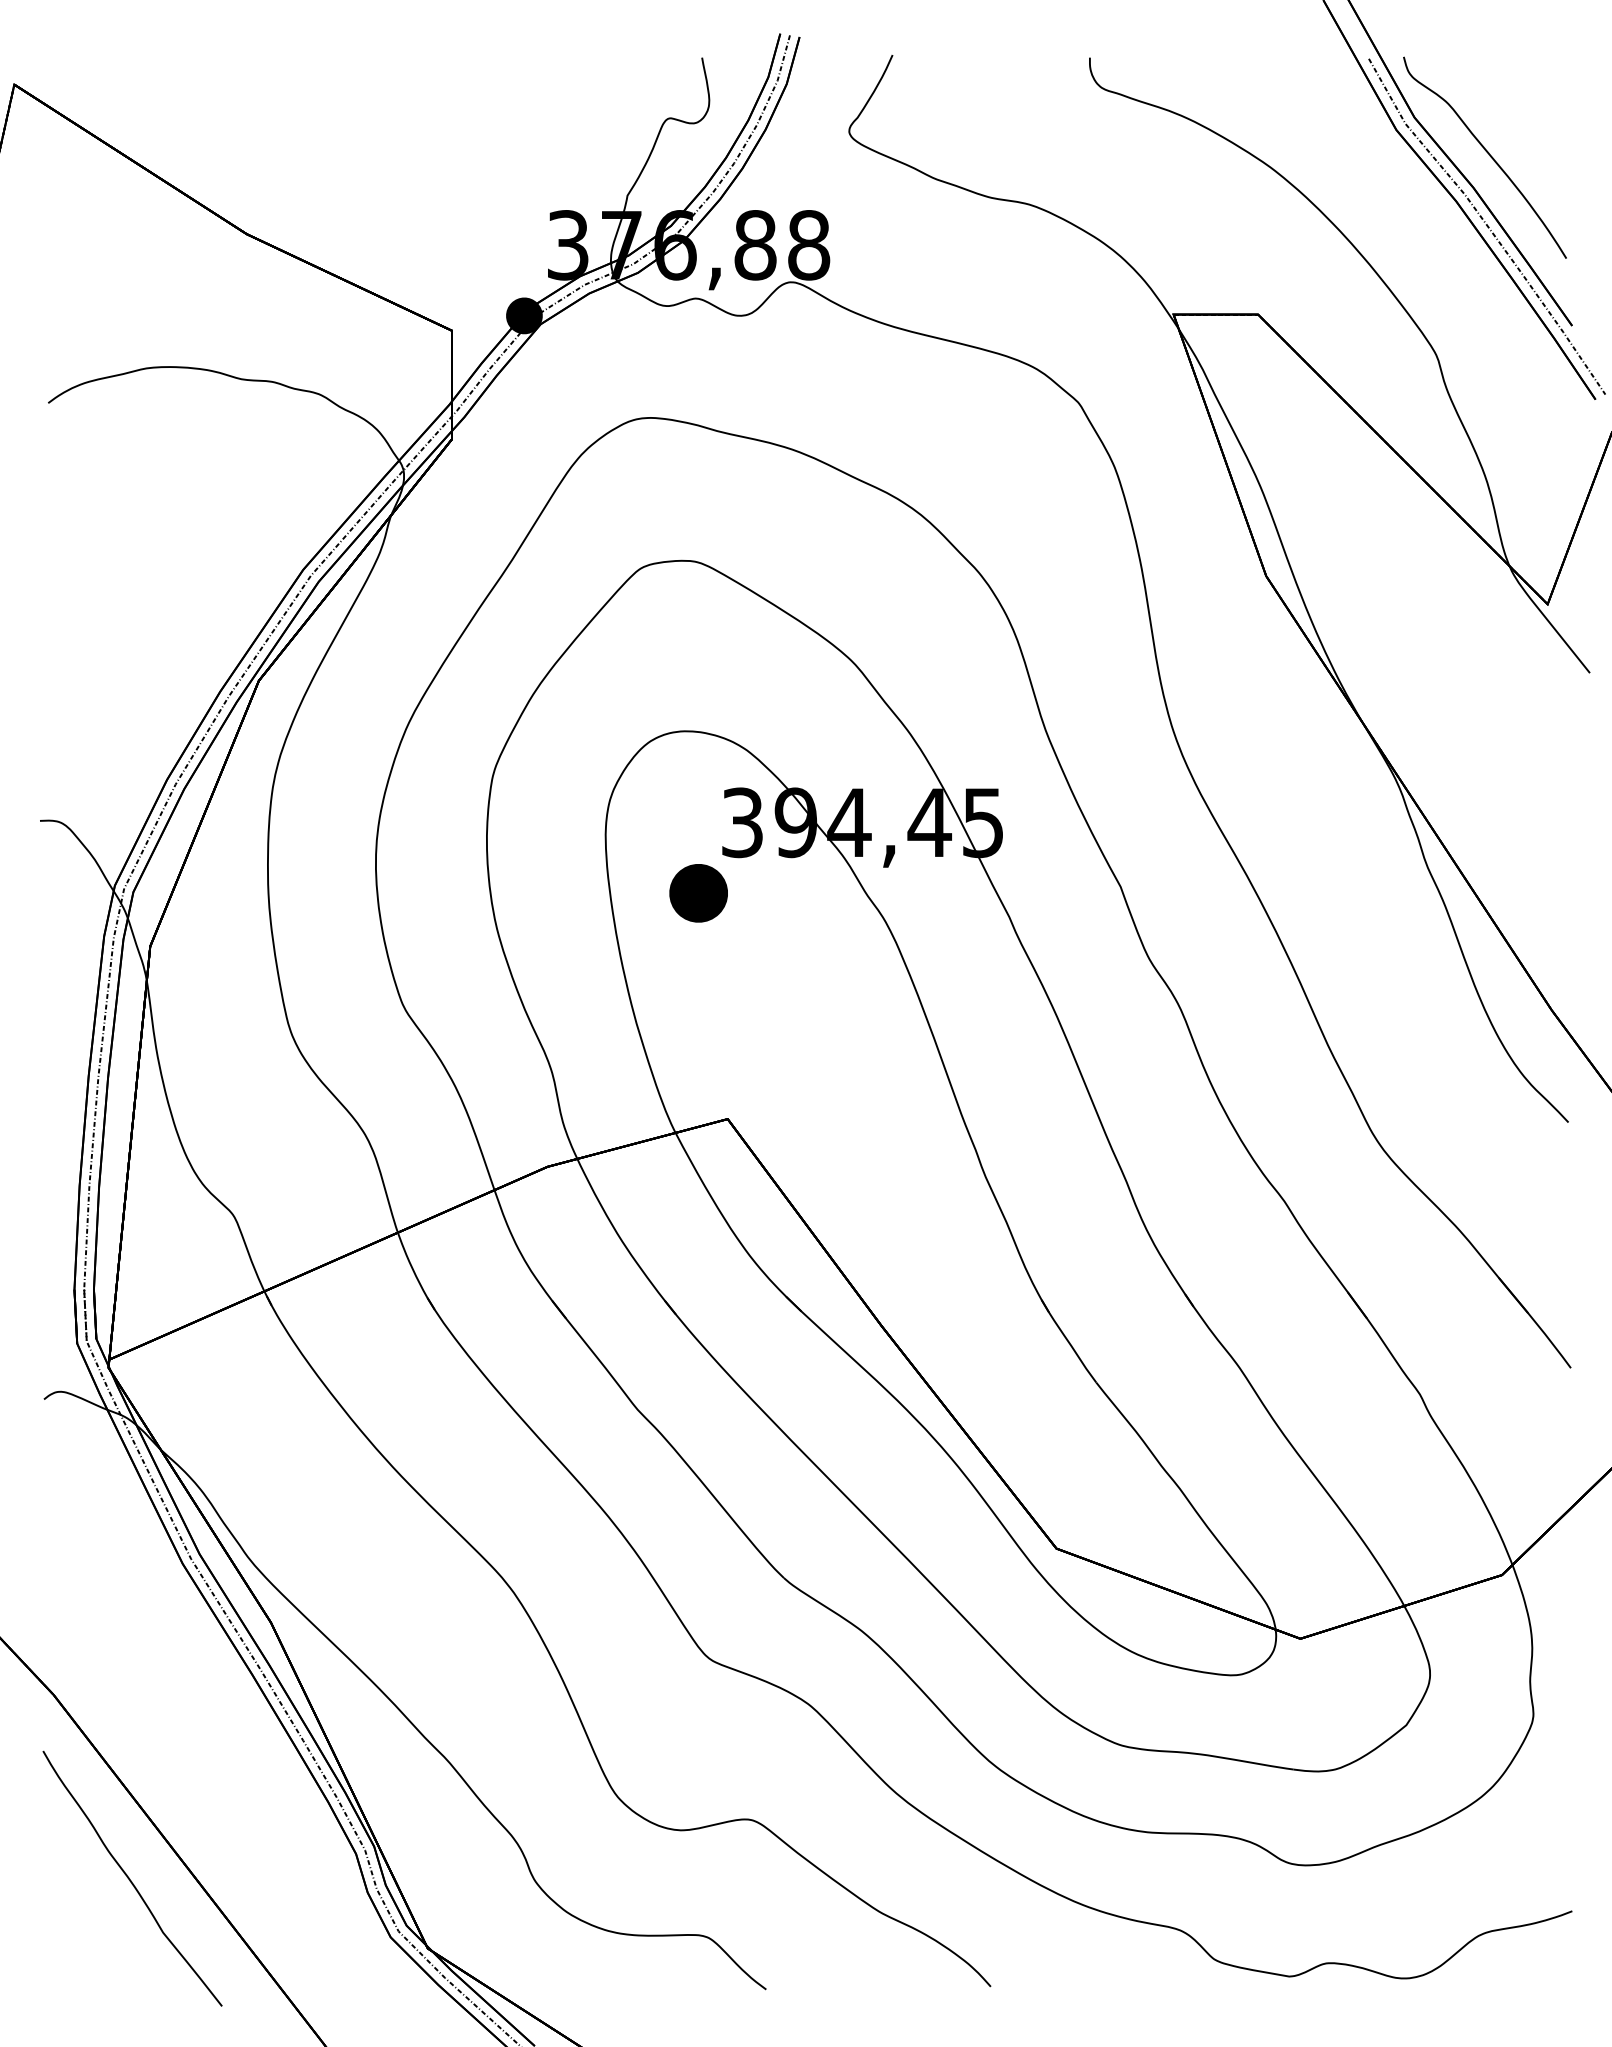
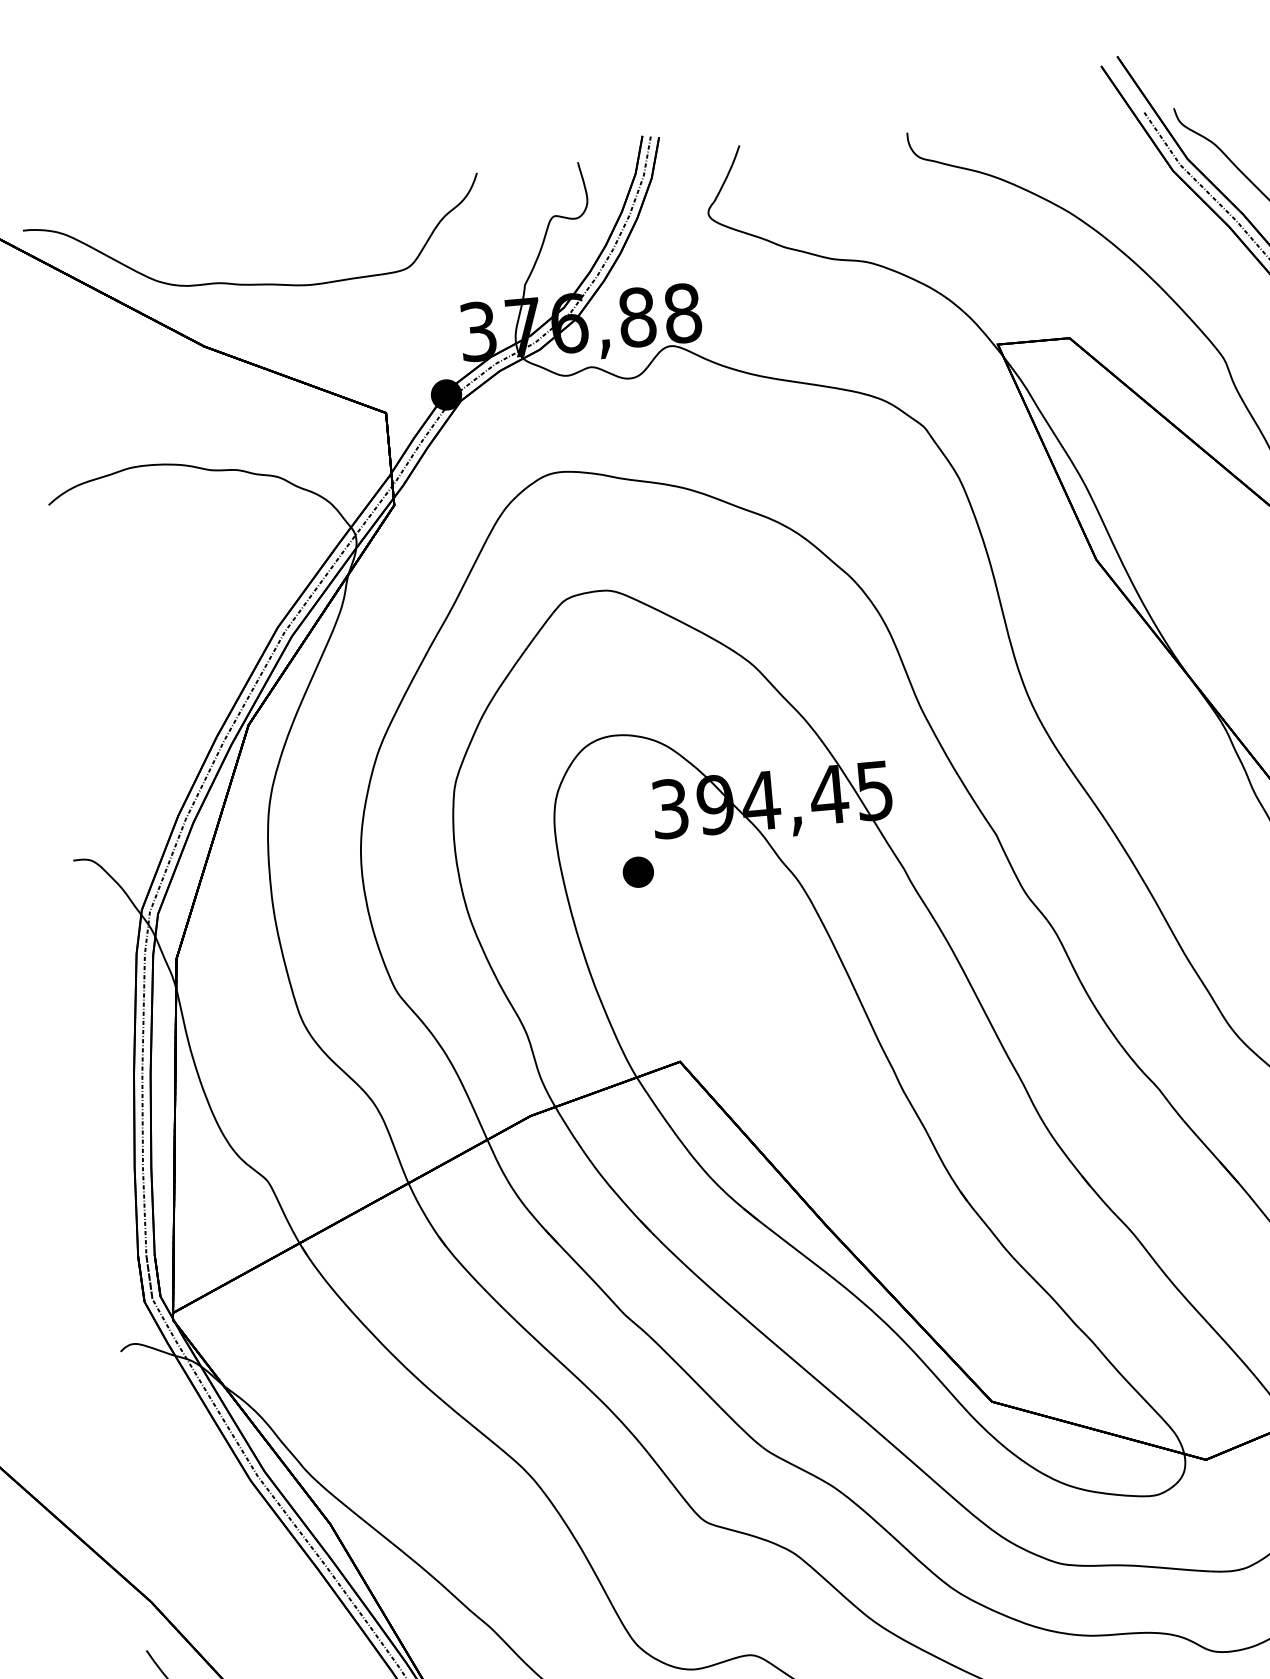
part: (307, 165) -> (250, 283), added
part: (698, 893) -> (638, 872), size x0.62

